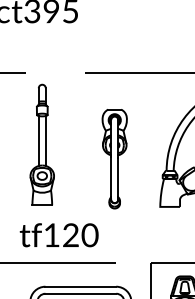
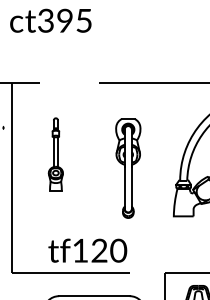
part: (41, 145) -> (55, 154), size x0.6
text: (58, 235) -> (87, 250), moved

